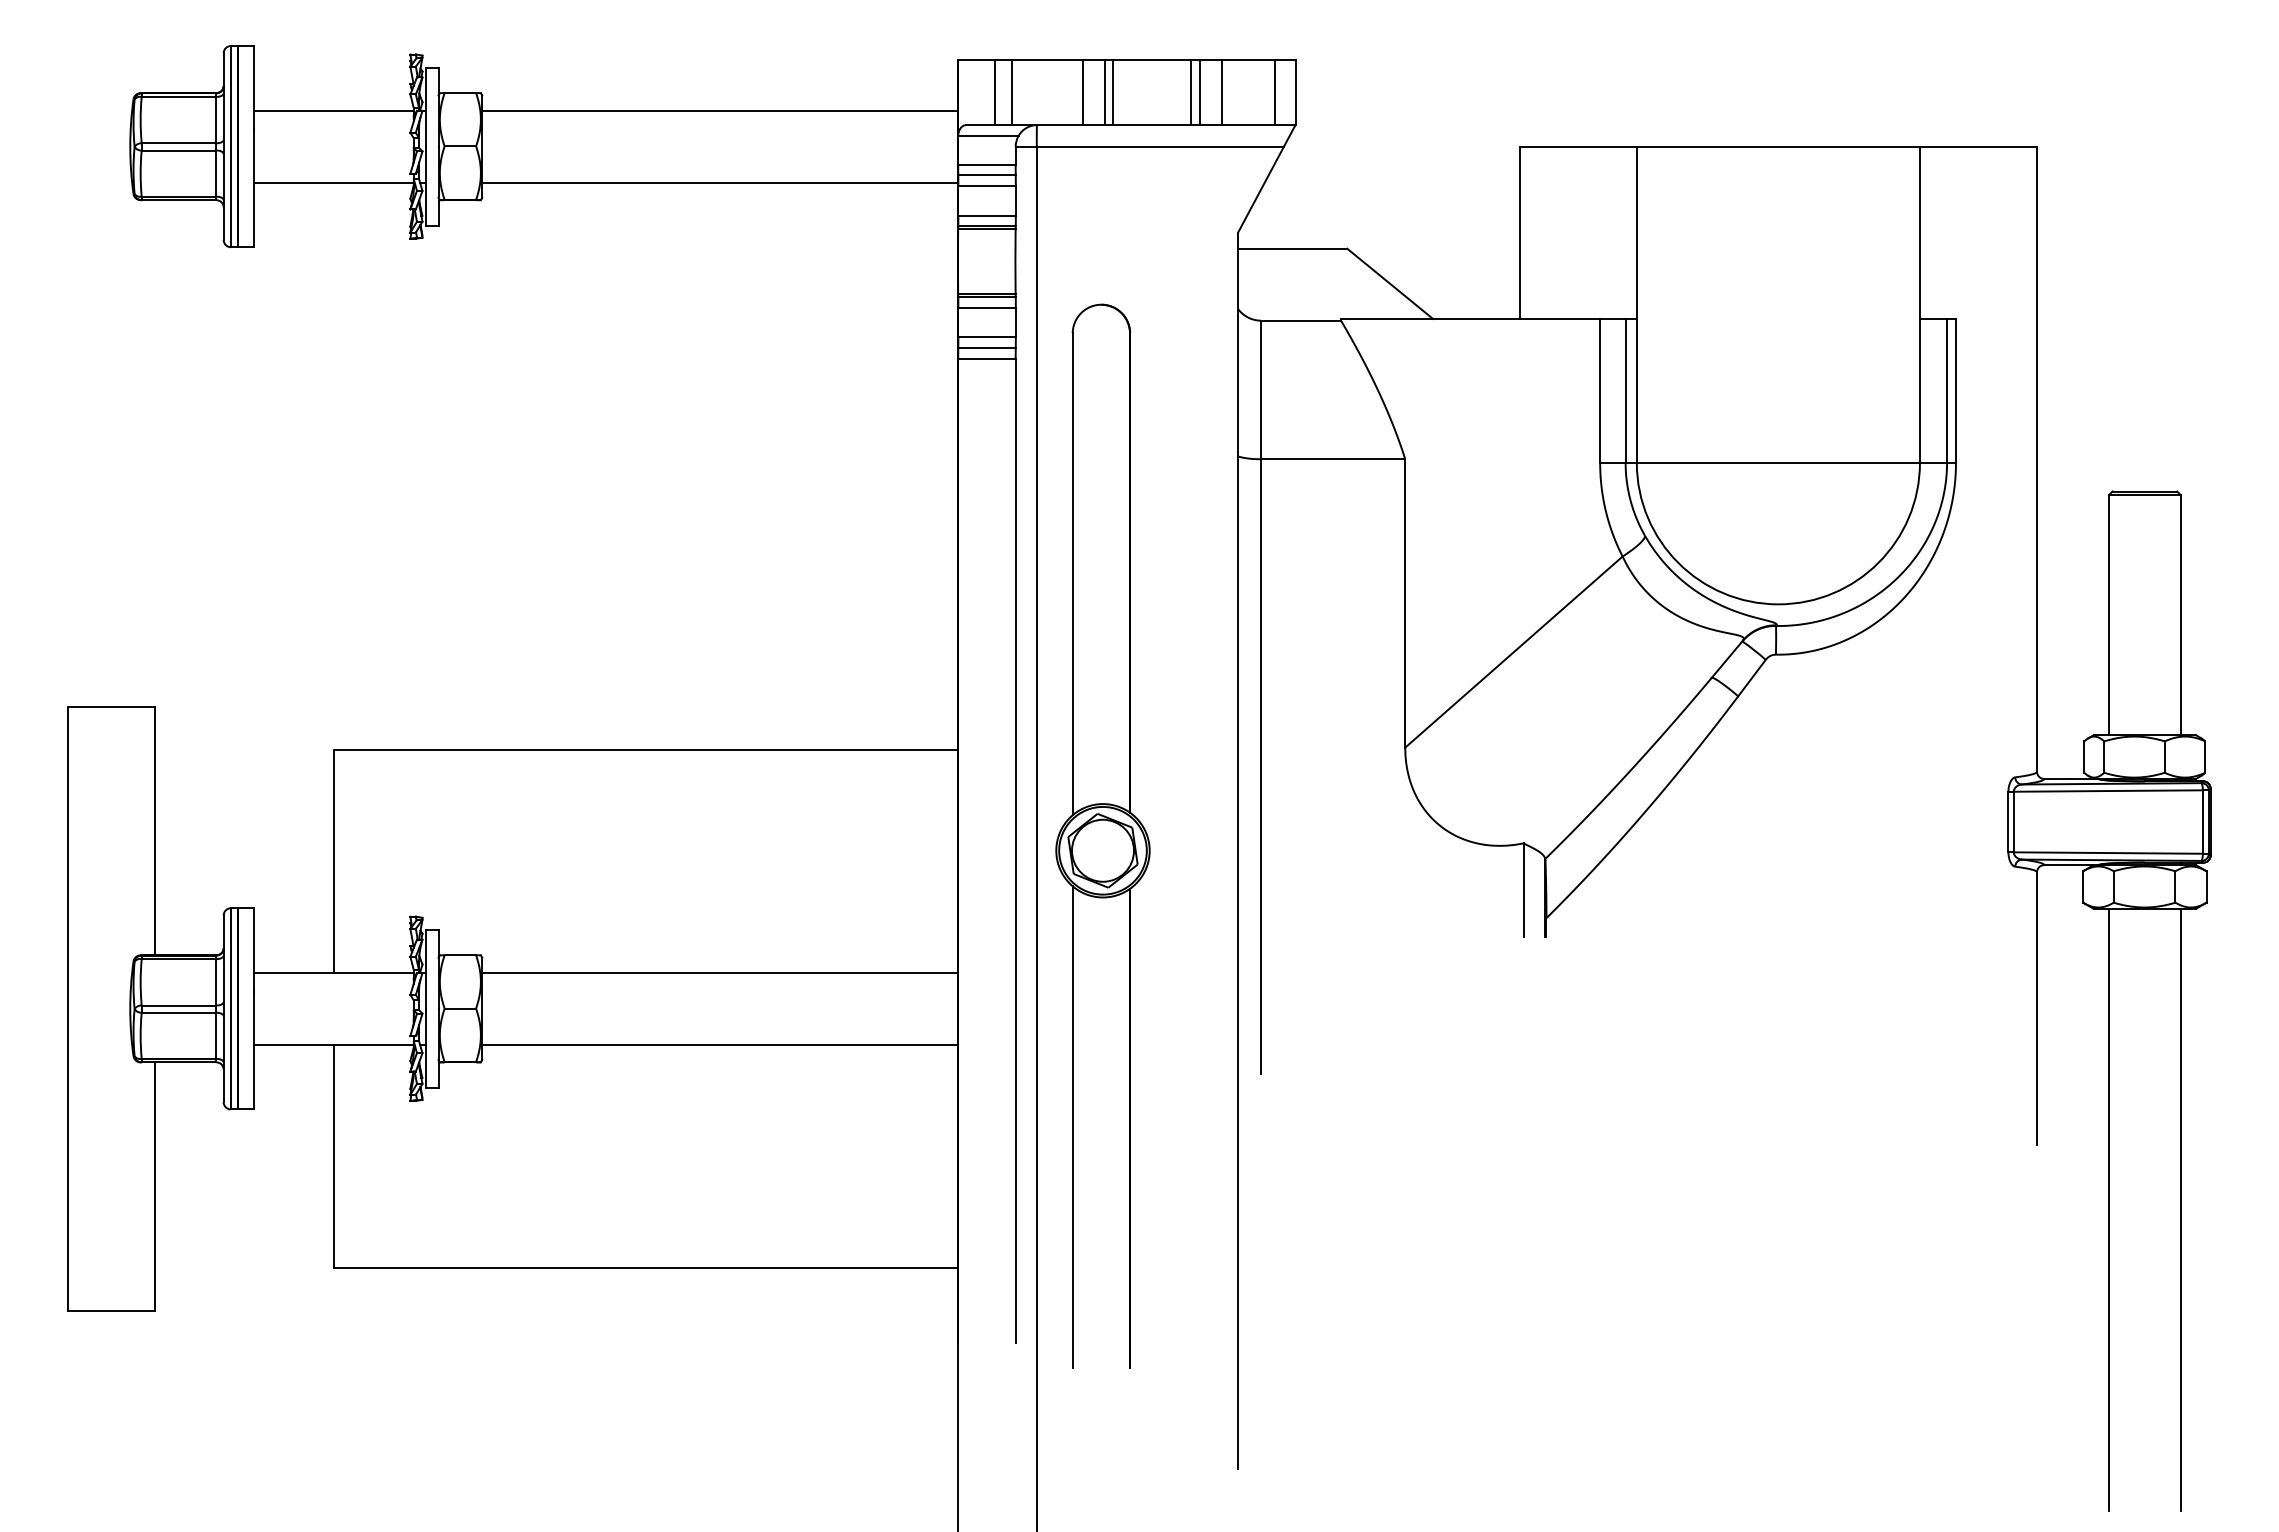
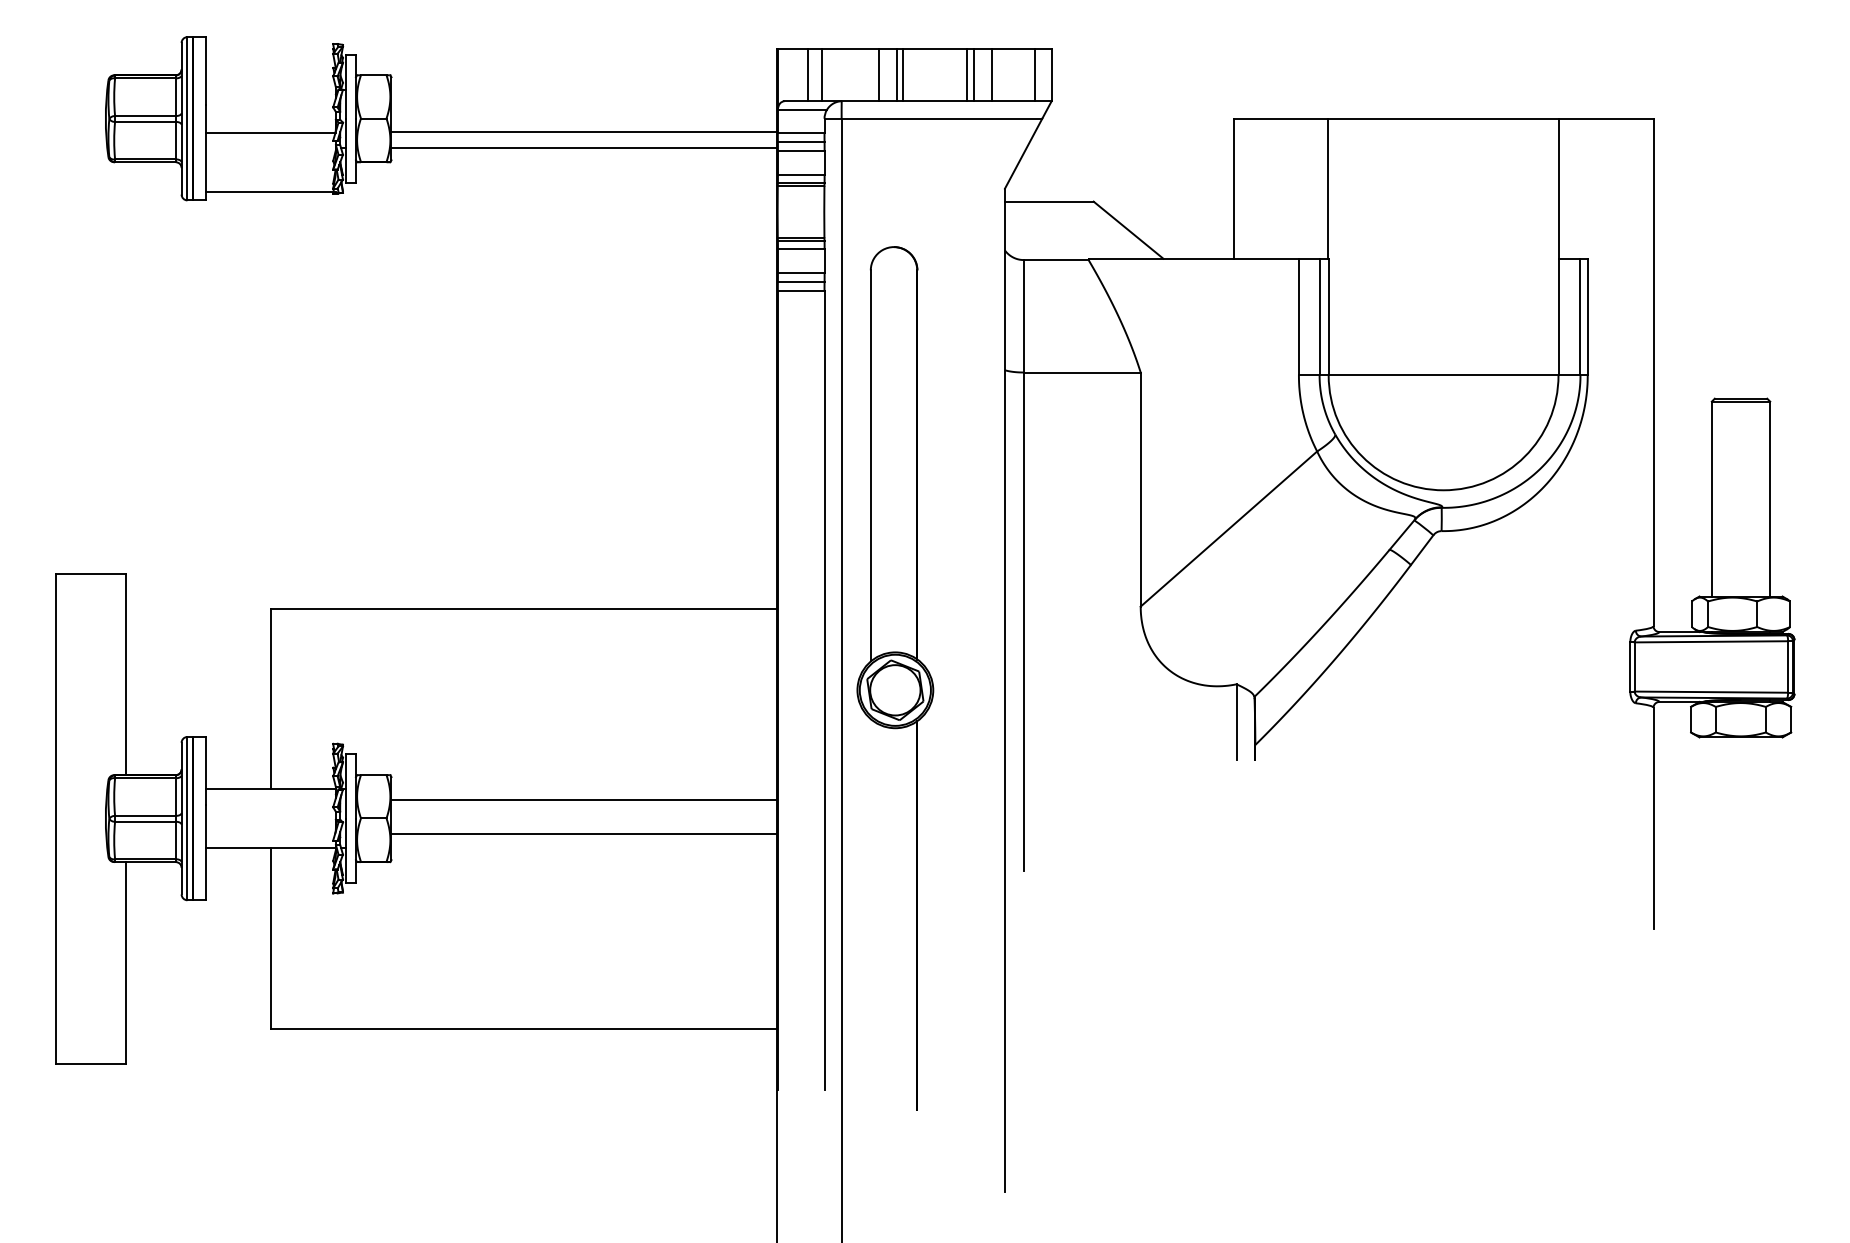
line: (333, 110) -> (270, 133), moved
line: (719, 110) -> (584, 131), moved
line: (333, 182) -> (270, 191), moved
line: (719, 972) -> (584, 833), moved
line: (719, 1044) -> (584, 799), moved
line: (1072, 1127) -> (870, 914), removed
line: (2108, 1209) -> (1711, 981), removed
line: (2180, 1209) -> (1769, 981), removed

